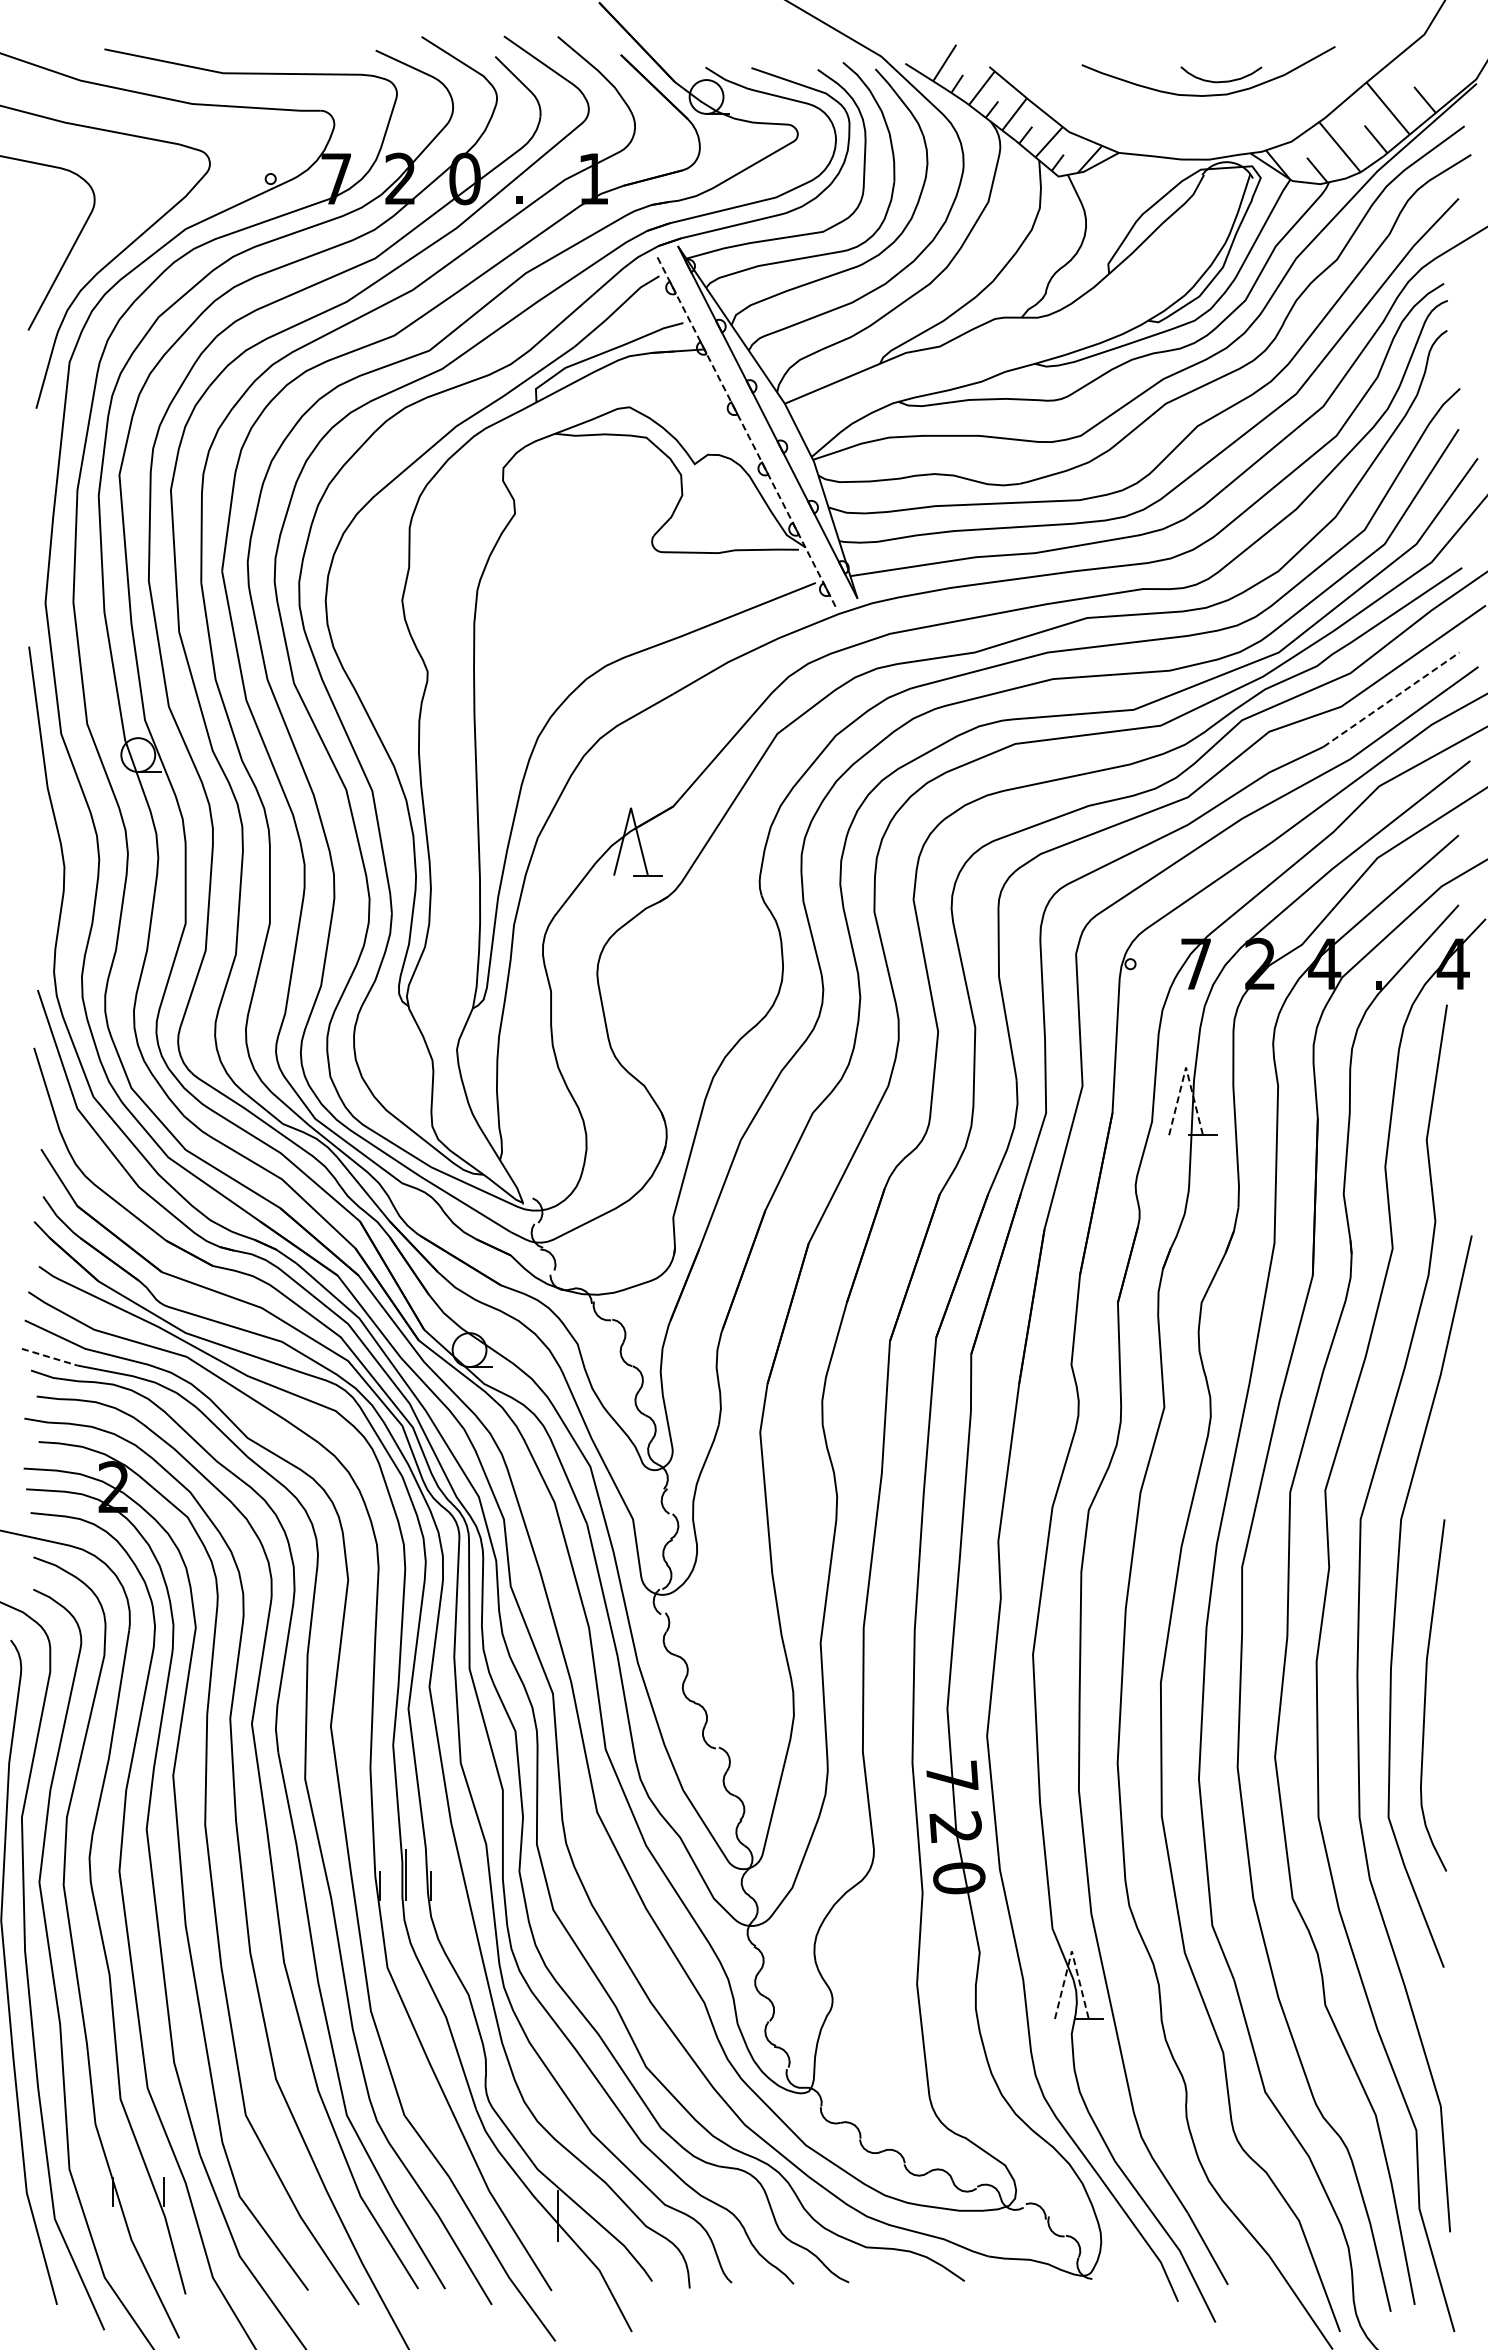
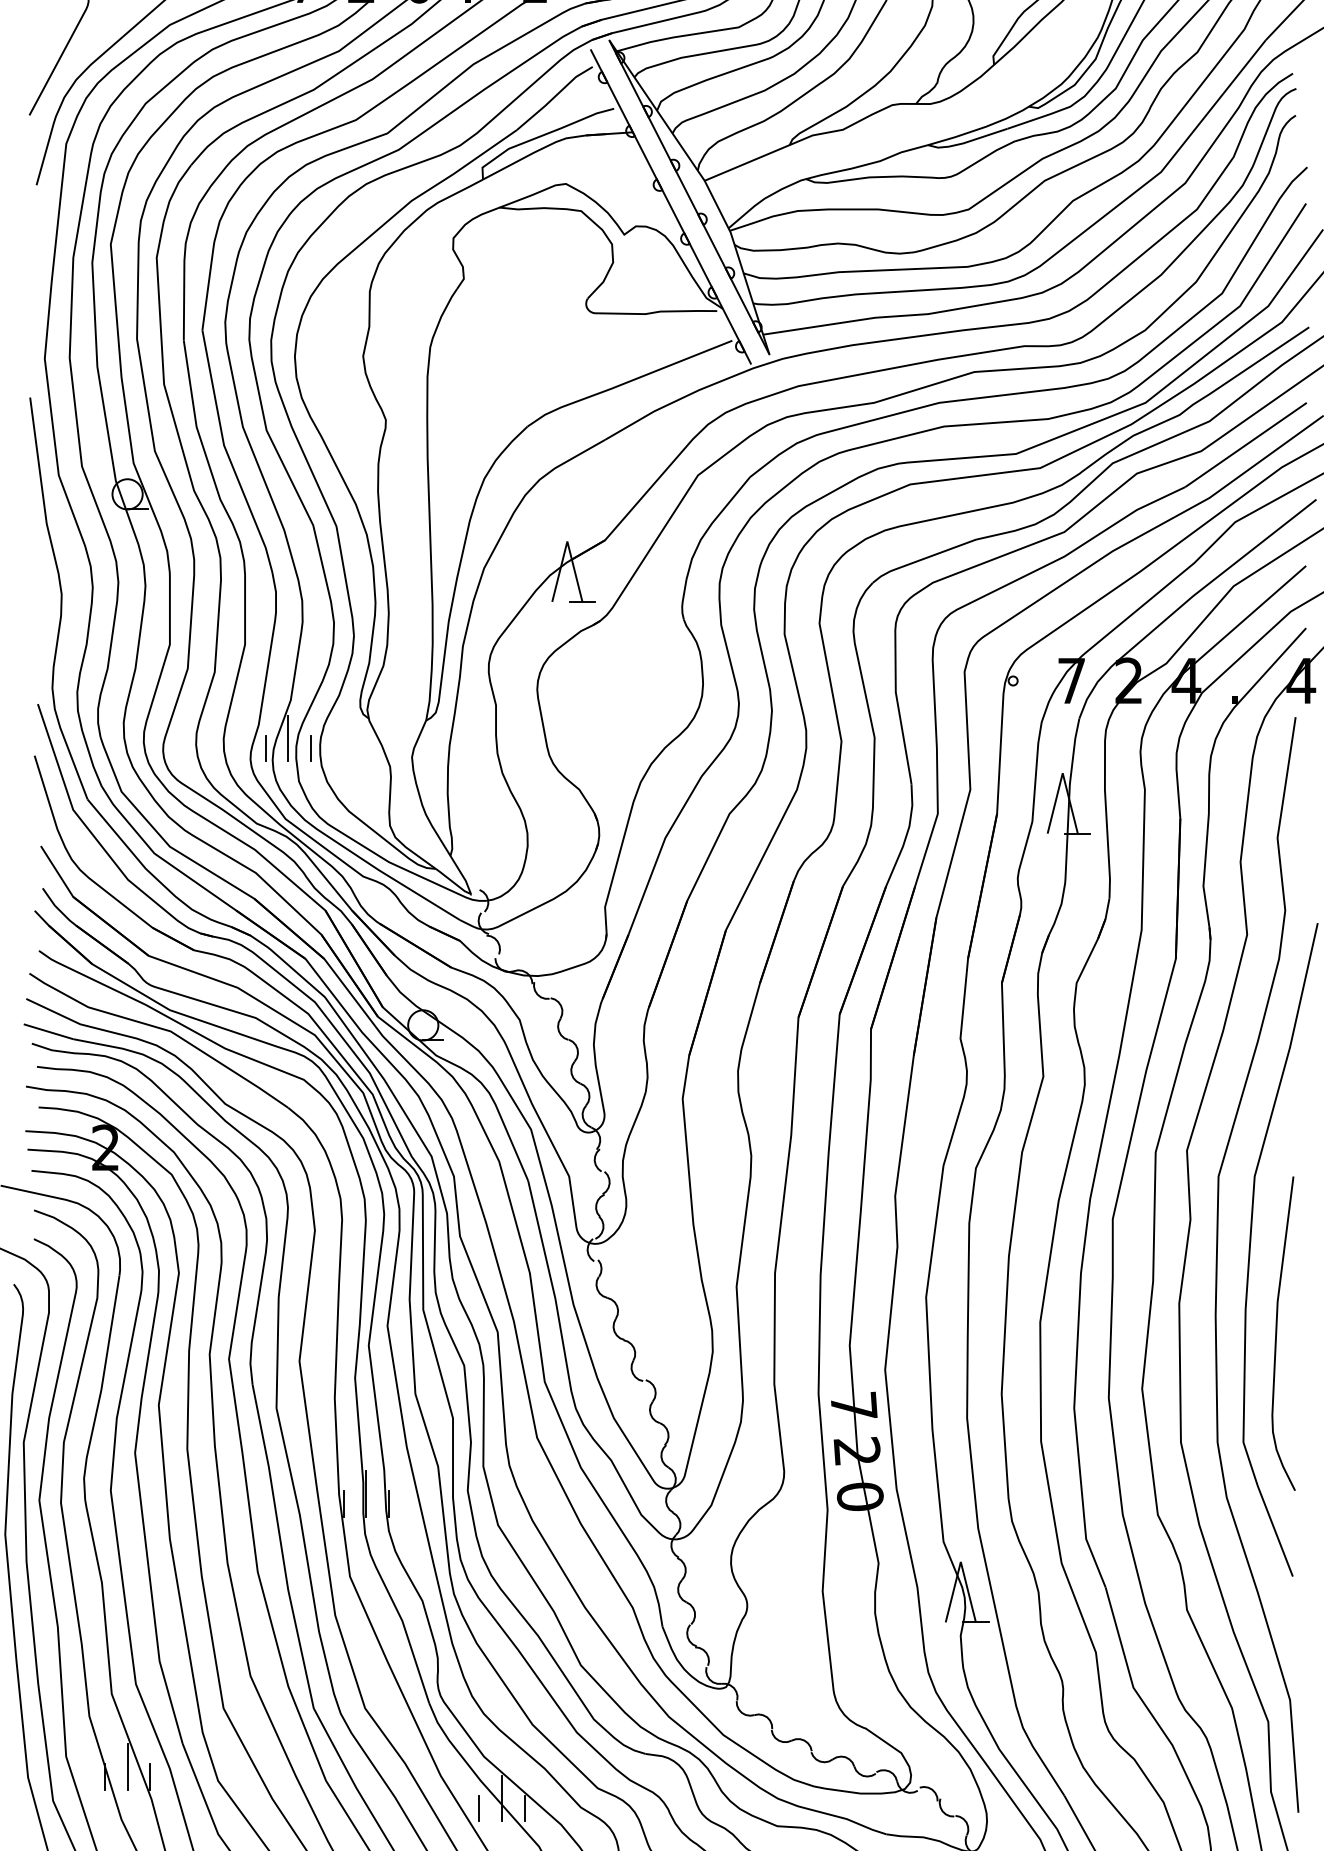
line: (747, 433) -> (671, 207), dashed -> solid
line: (1391, 699) -> (1246, 444), dashed -> solid
line: (318, 1028) -> (288, 738), added
line: (292, 1039) -> (265, 748), added
line: (343, 1039) -> (310, 748), added
line: (1186, 1067) -> (1063, 773), dashed -> solid
line: (49, 1357) -> (48, 1032), dashed -> solid
line: (1071, 1951) -> (960, 1562), dashed -> solid
line: (138, 2180) -> (127, 1766), added
line: (532, 2226) -> (479, 1807), added
line: (583, 2226) -> (524, 1807), added

